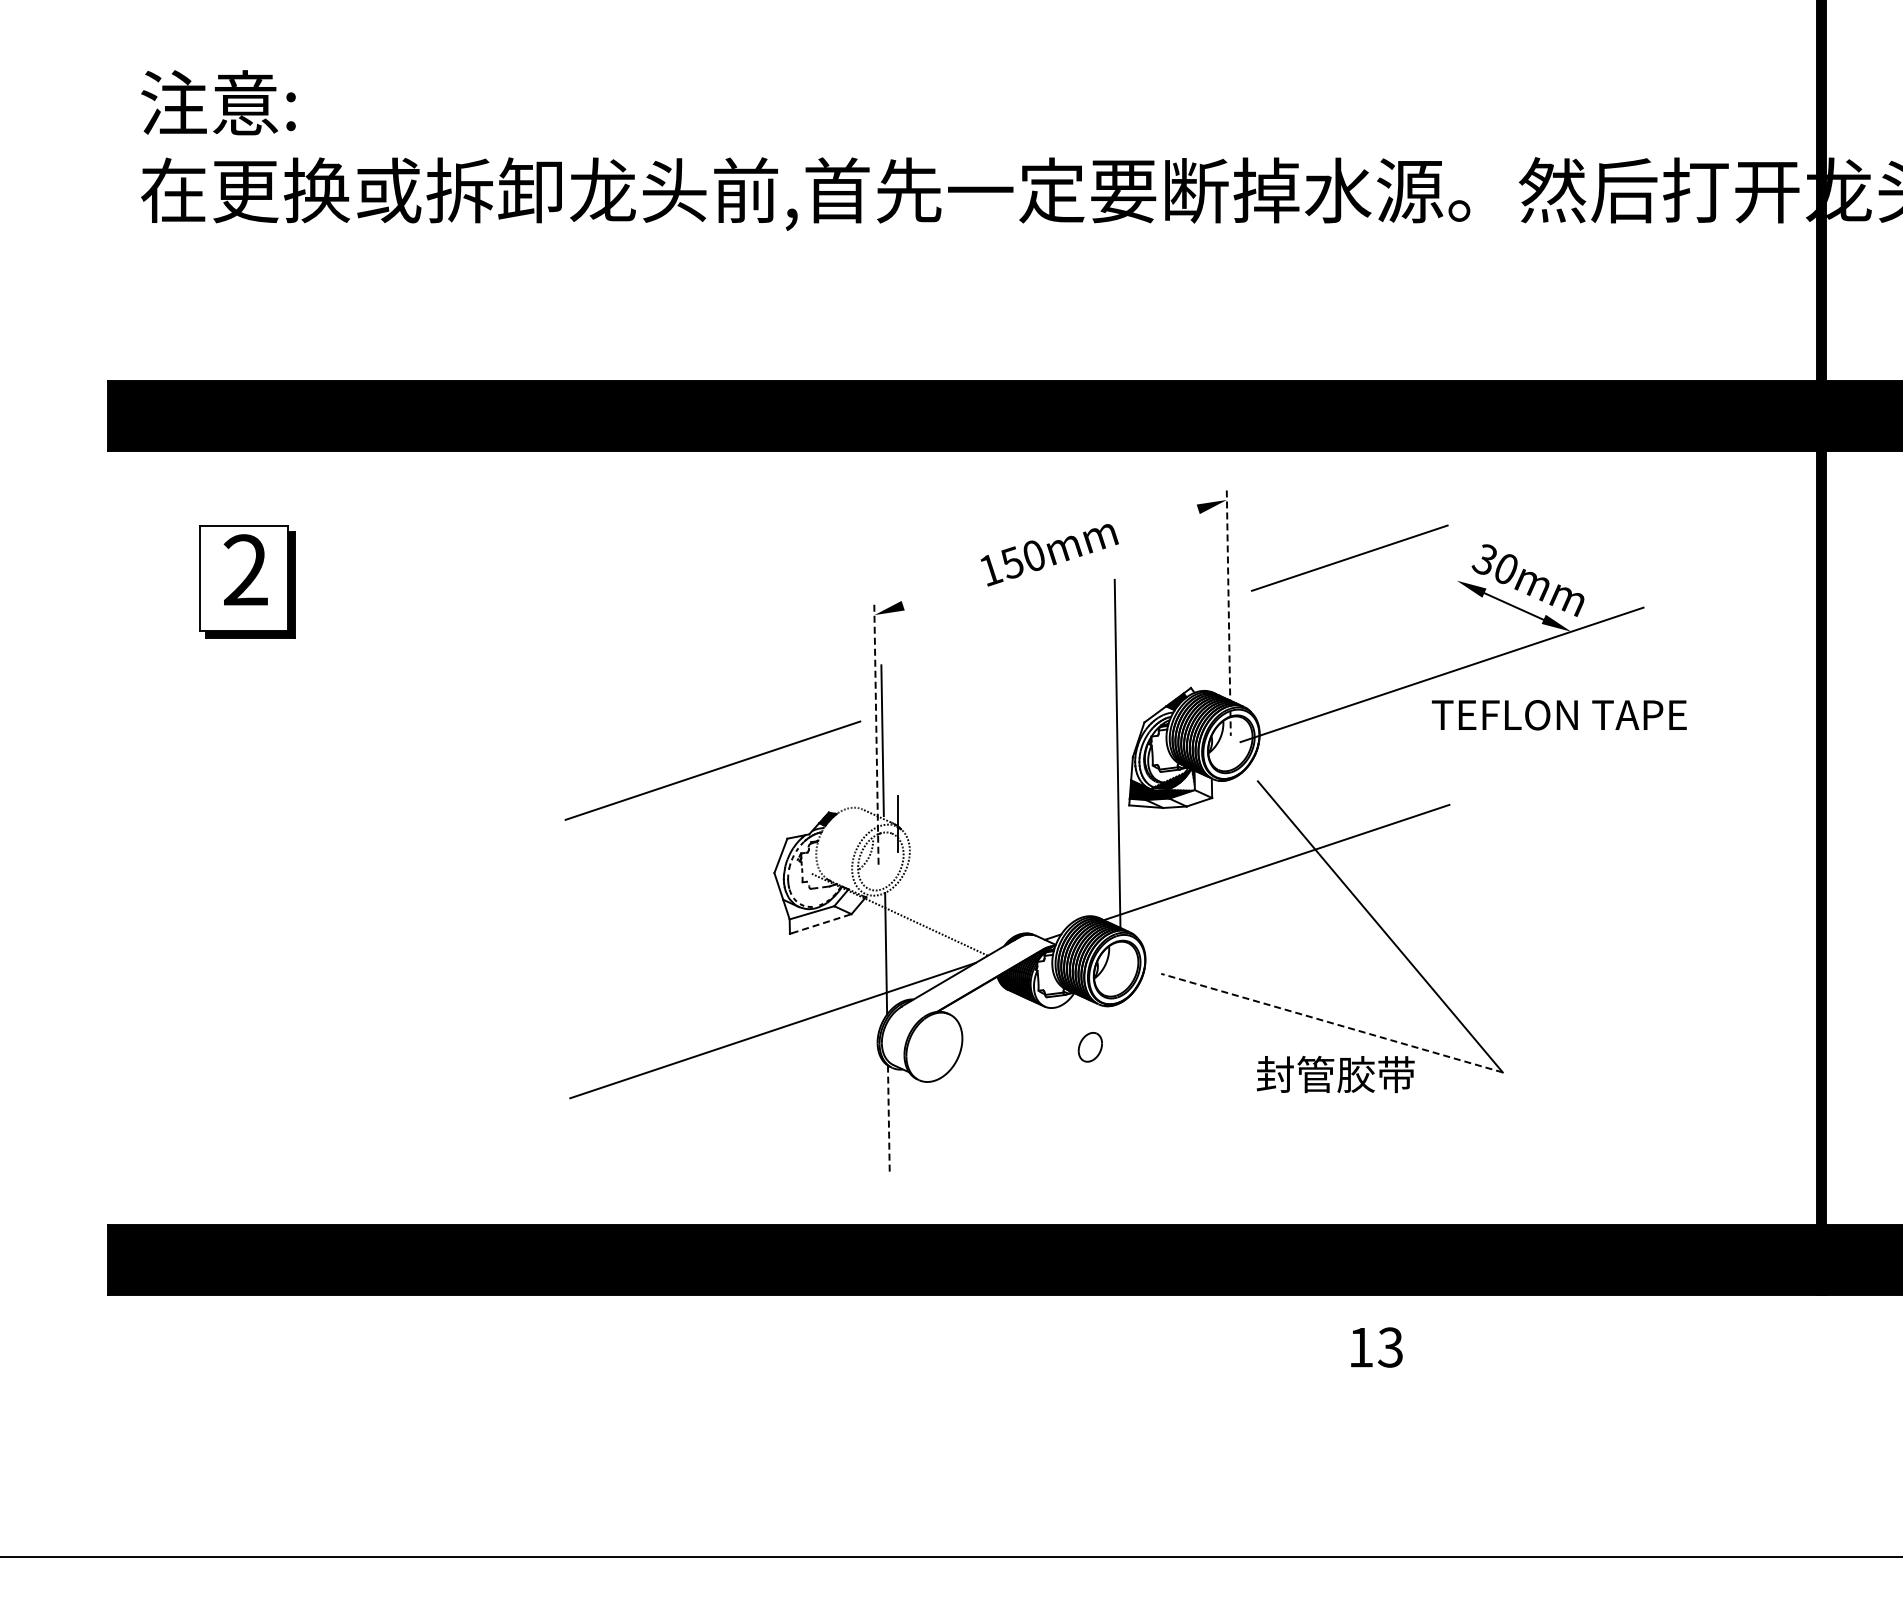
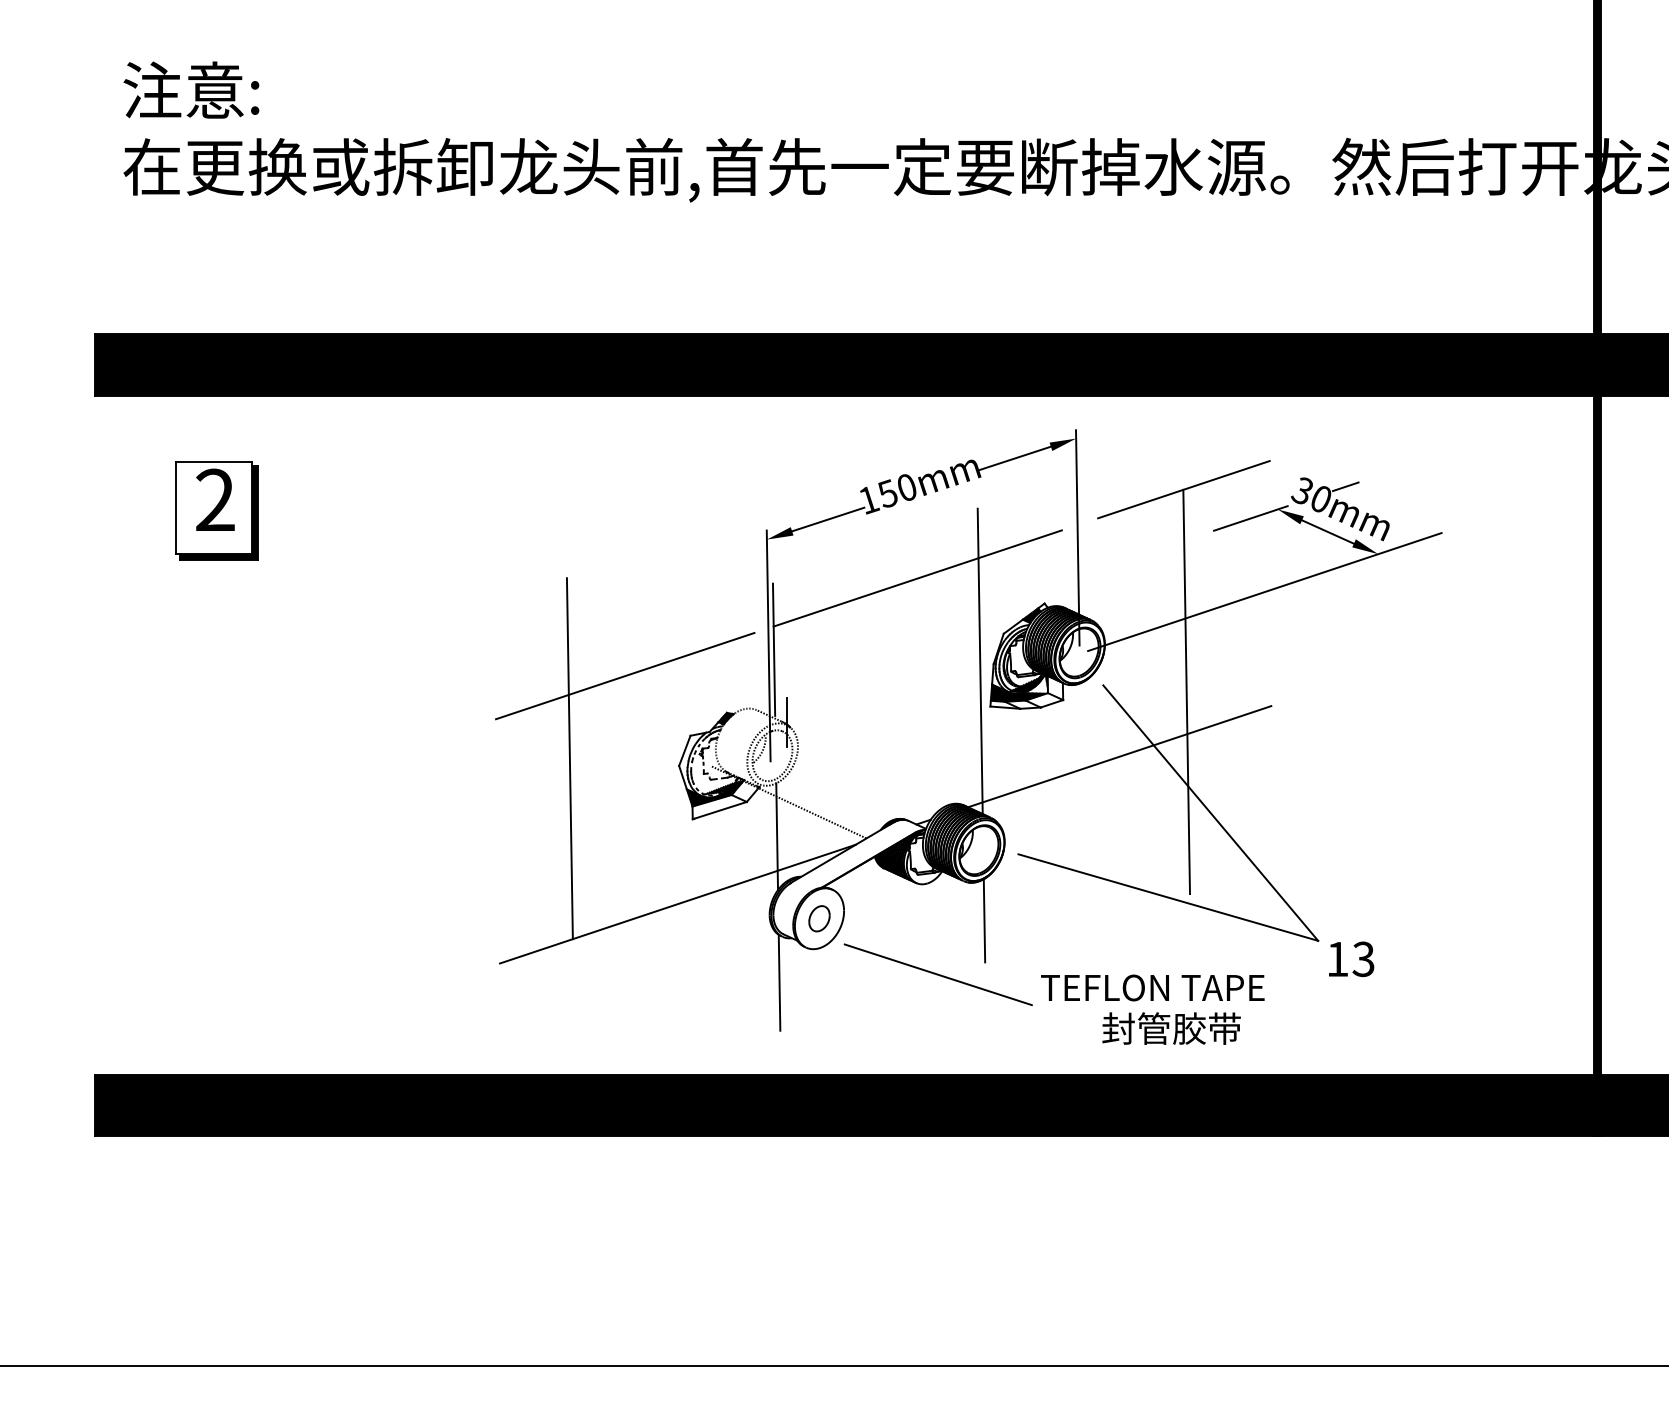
line: (1157, 521) -> (1015, 457), added
line: (1533, 554) -> (1345, 486), added
line: (944, 591) -> (828, 518), added
line: (1426, 591) -> (1251, 518), added
line: (1228, 613) -> (1077, 538), dashed -> solid
line: (1046, 659) -> (917, 578), added
text: (1558, 715) -> (1152, 988), moved
line: (876, 736) -> (768, 646), dashed -> solid
line: (1352, 788) -> (1186, 691), added
line: (649, 864) -> (569, 758), added
hatch: (815, 903) -> (715, 792), added
line: (822, 923) -> (721, 810), dashed -> solid
line: (1332, 1023) -> (1168, 897), dashed -> solid
part: (1089, 1047) -> (818, 918), moved
line: (1122, 1049) -> (984, 920), added
text: (1335, 1074) -> (1171, 1028), moved
line: (1069, 1110) -> (938, 974), added
line: (888, 1120) -> (779, 982), dashed -> solid
text: (1376, 1347) -> (1351, 959), moved

